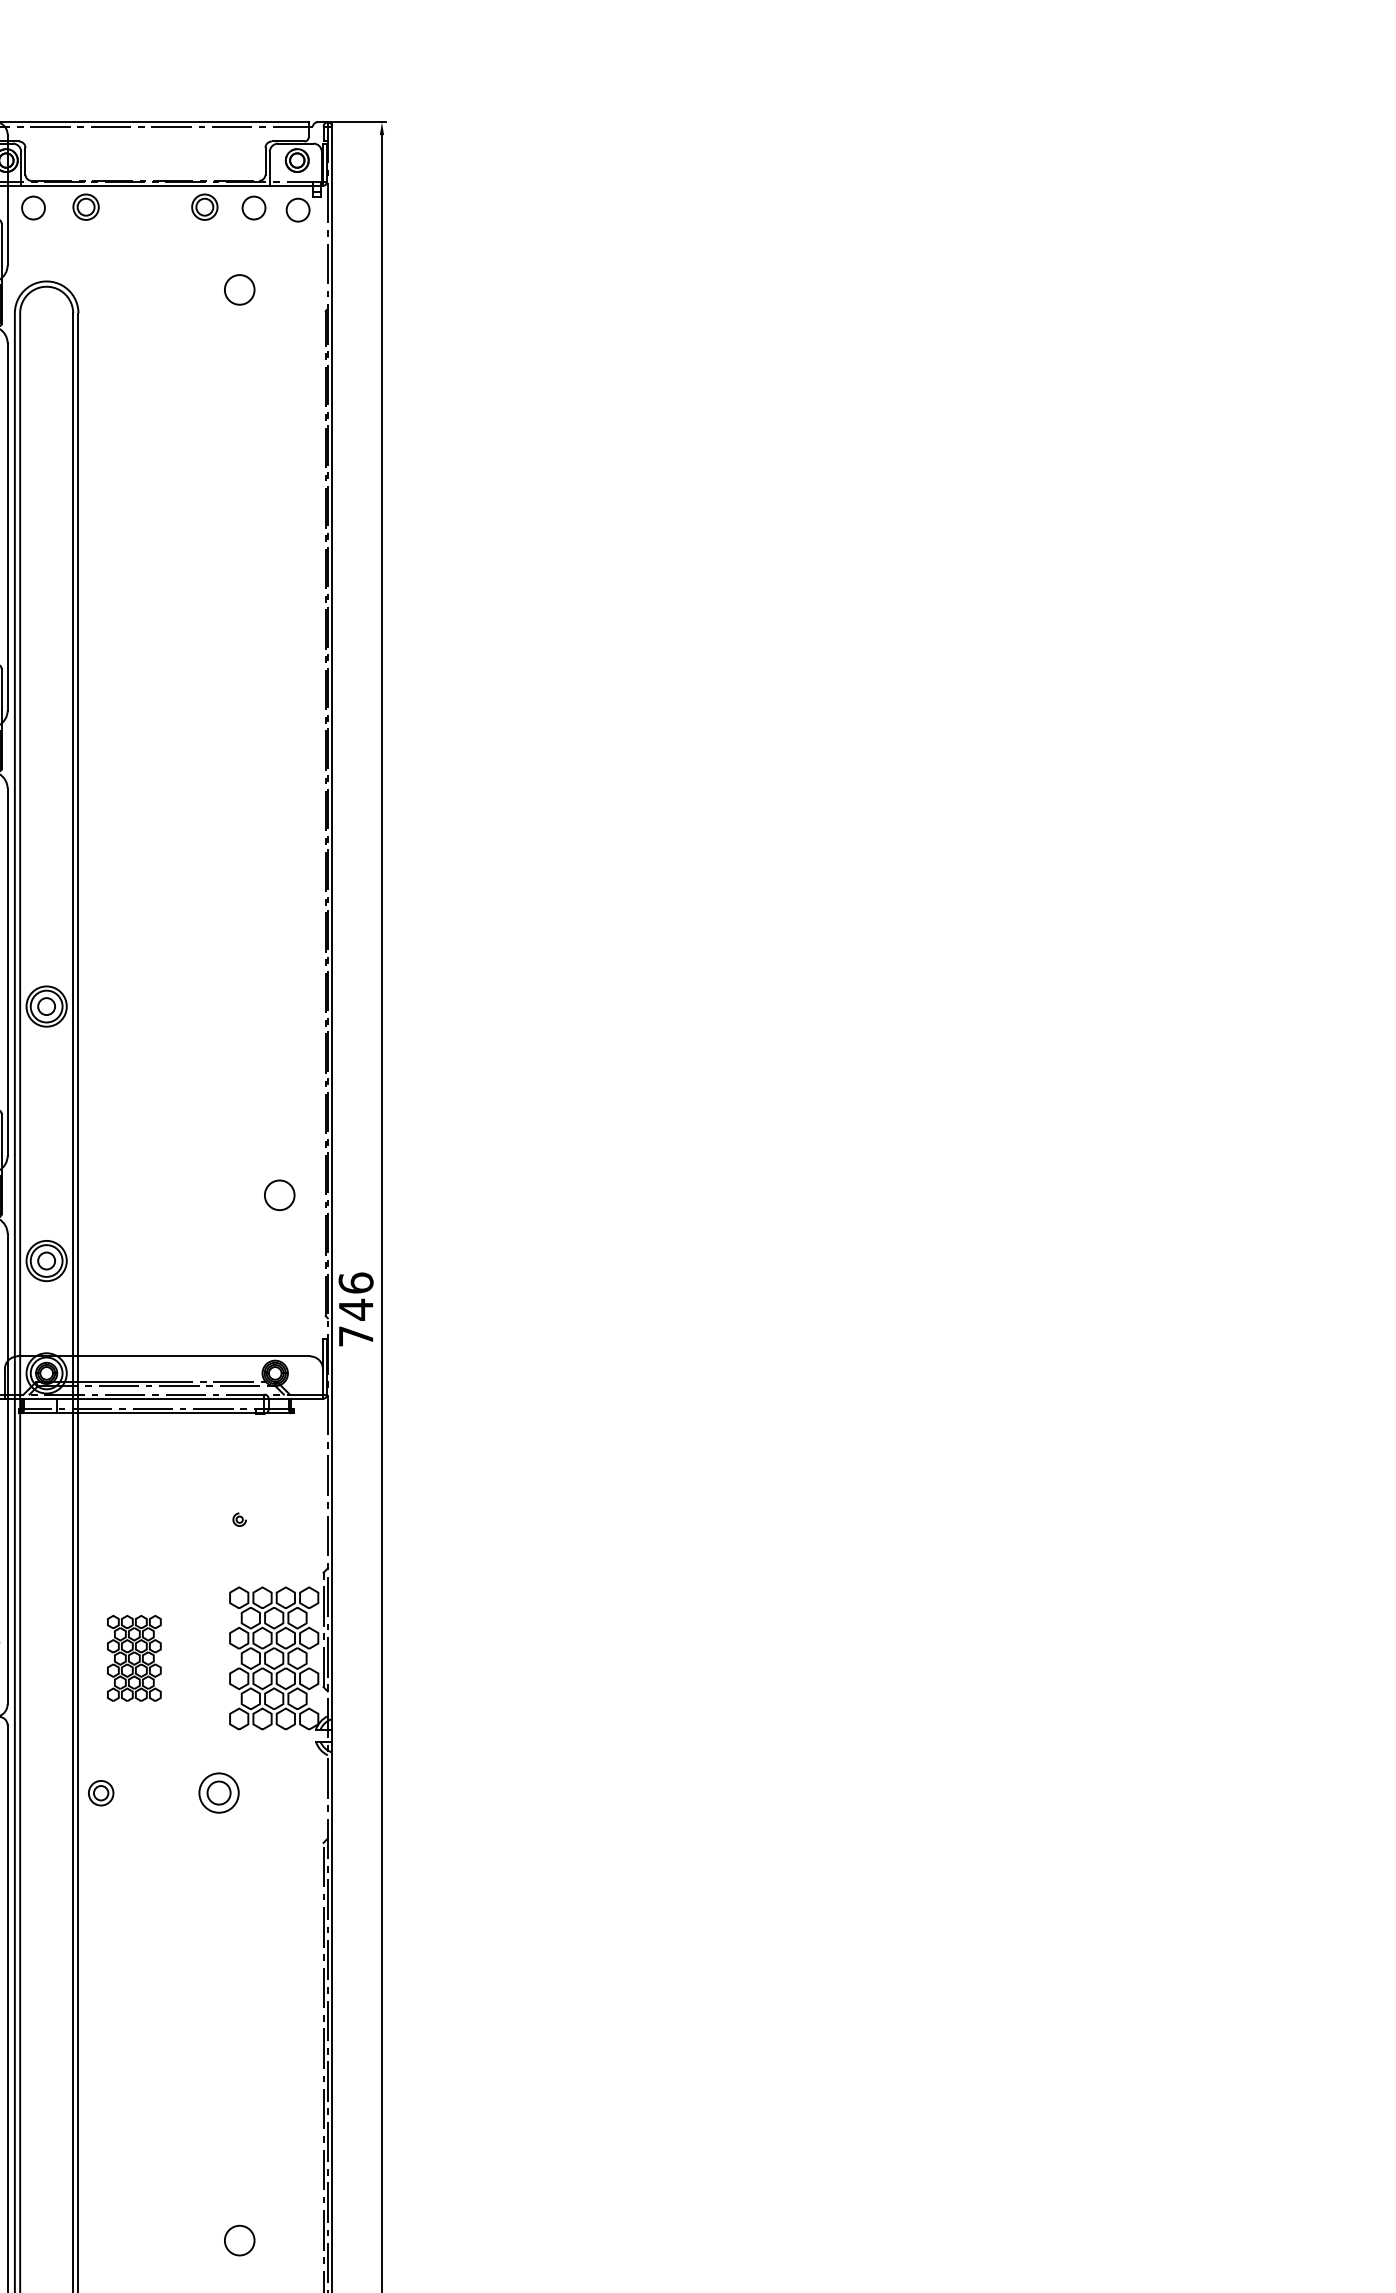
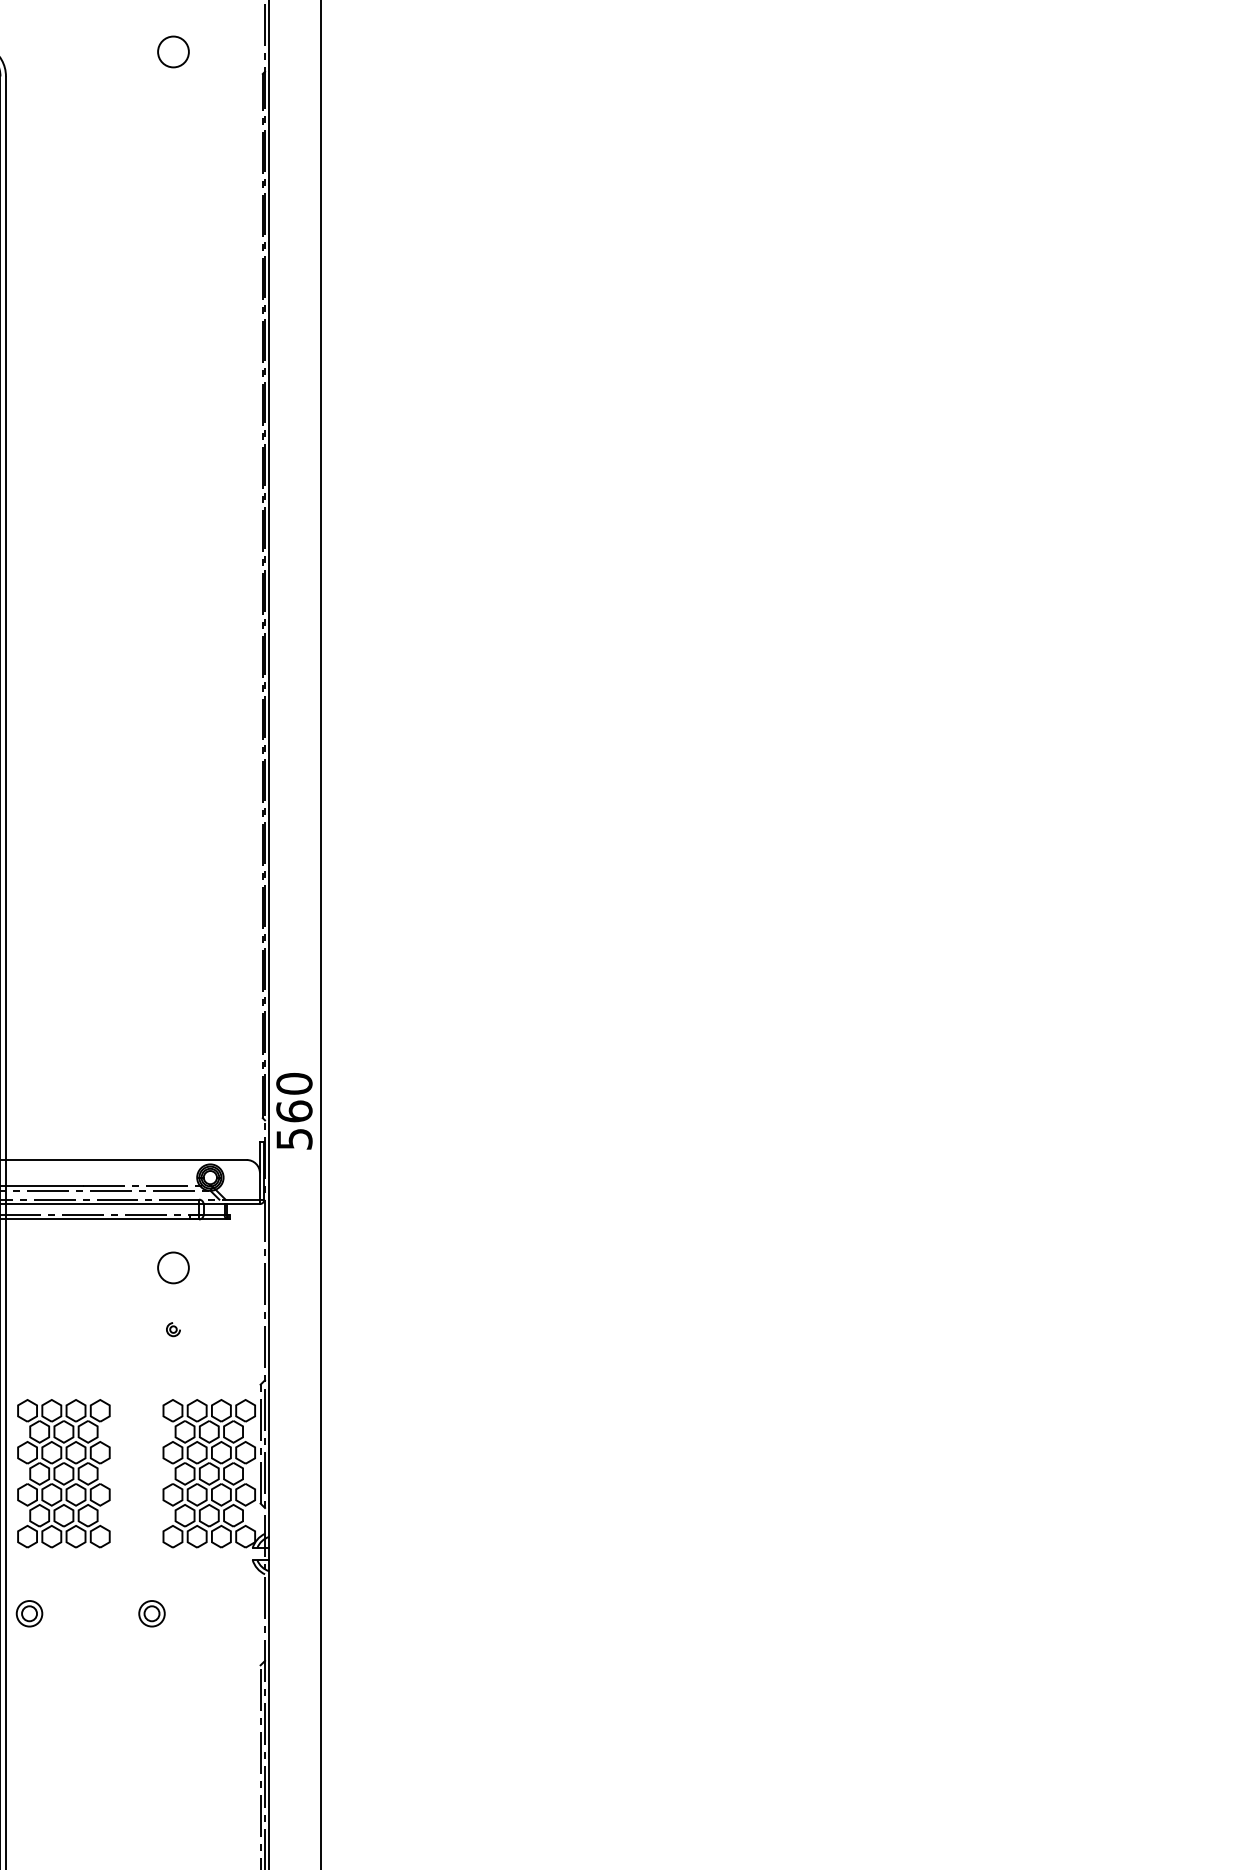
circle: (279, 1195) -> (173, 1268), moved
text: (355, 1309) -> (293, 1111), 746 -> 560
part: (134, 1658) -> (64, 1473), size x1.67
part: (218, 1793) -> (151, 1614), size x0.62

